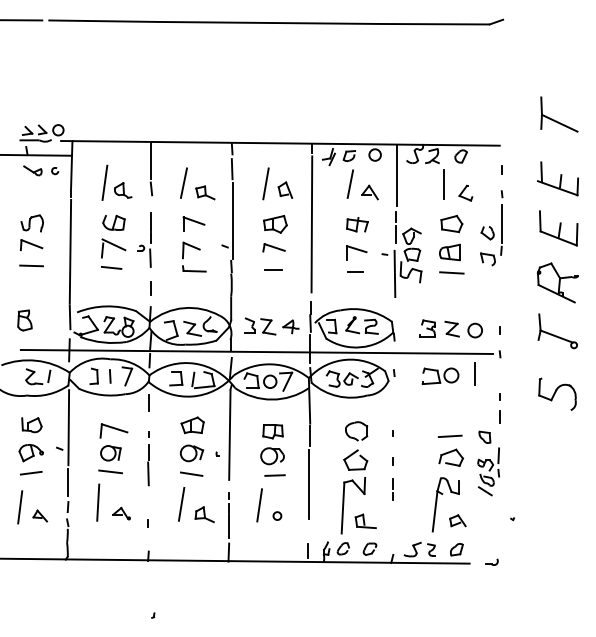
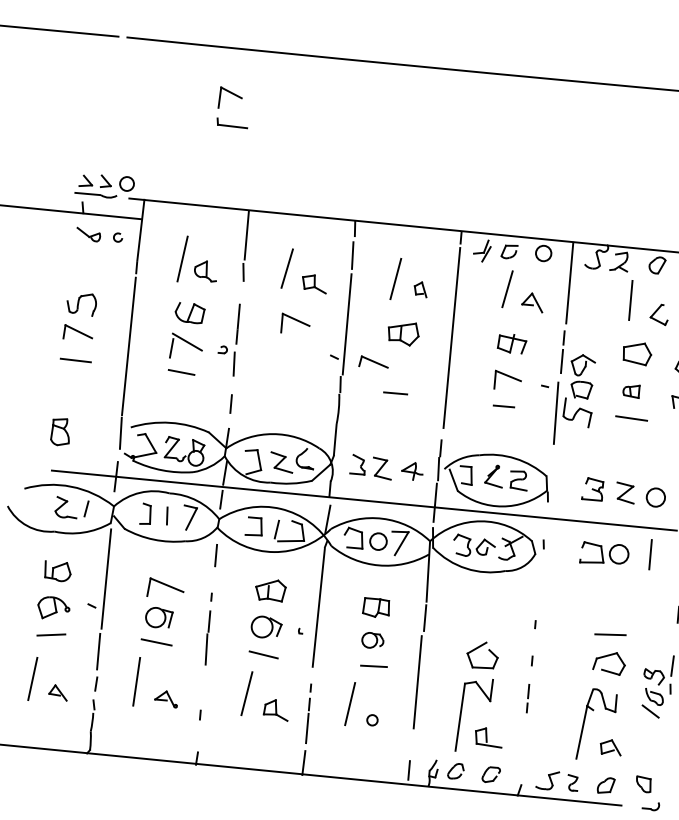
part: (285, 189) -> (420, 288), size x0.7
part: (273, 247) -> (373, 361), moved
part: (196, 249) -> (237, 97), moved
part: (449, 252) -> (630, 391), size x0.6
part: (484, 436) -> (643, 783), moved
part: (355, 437) -> (484, 625), removed
part: (272, 456) -> (372, 640), size x0.7

